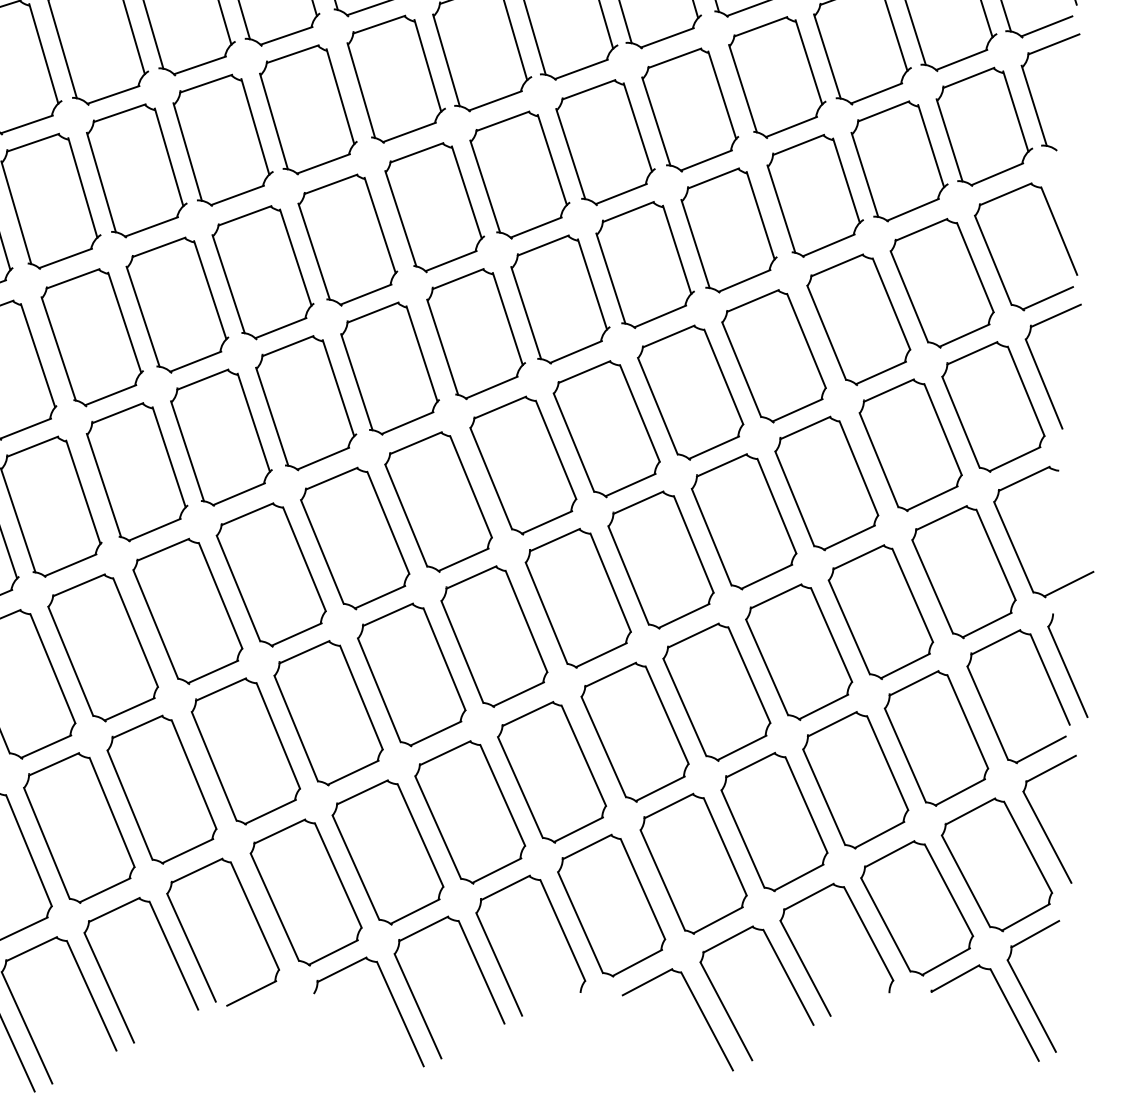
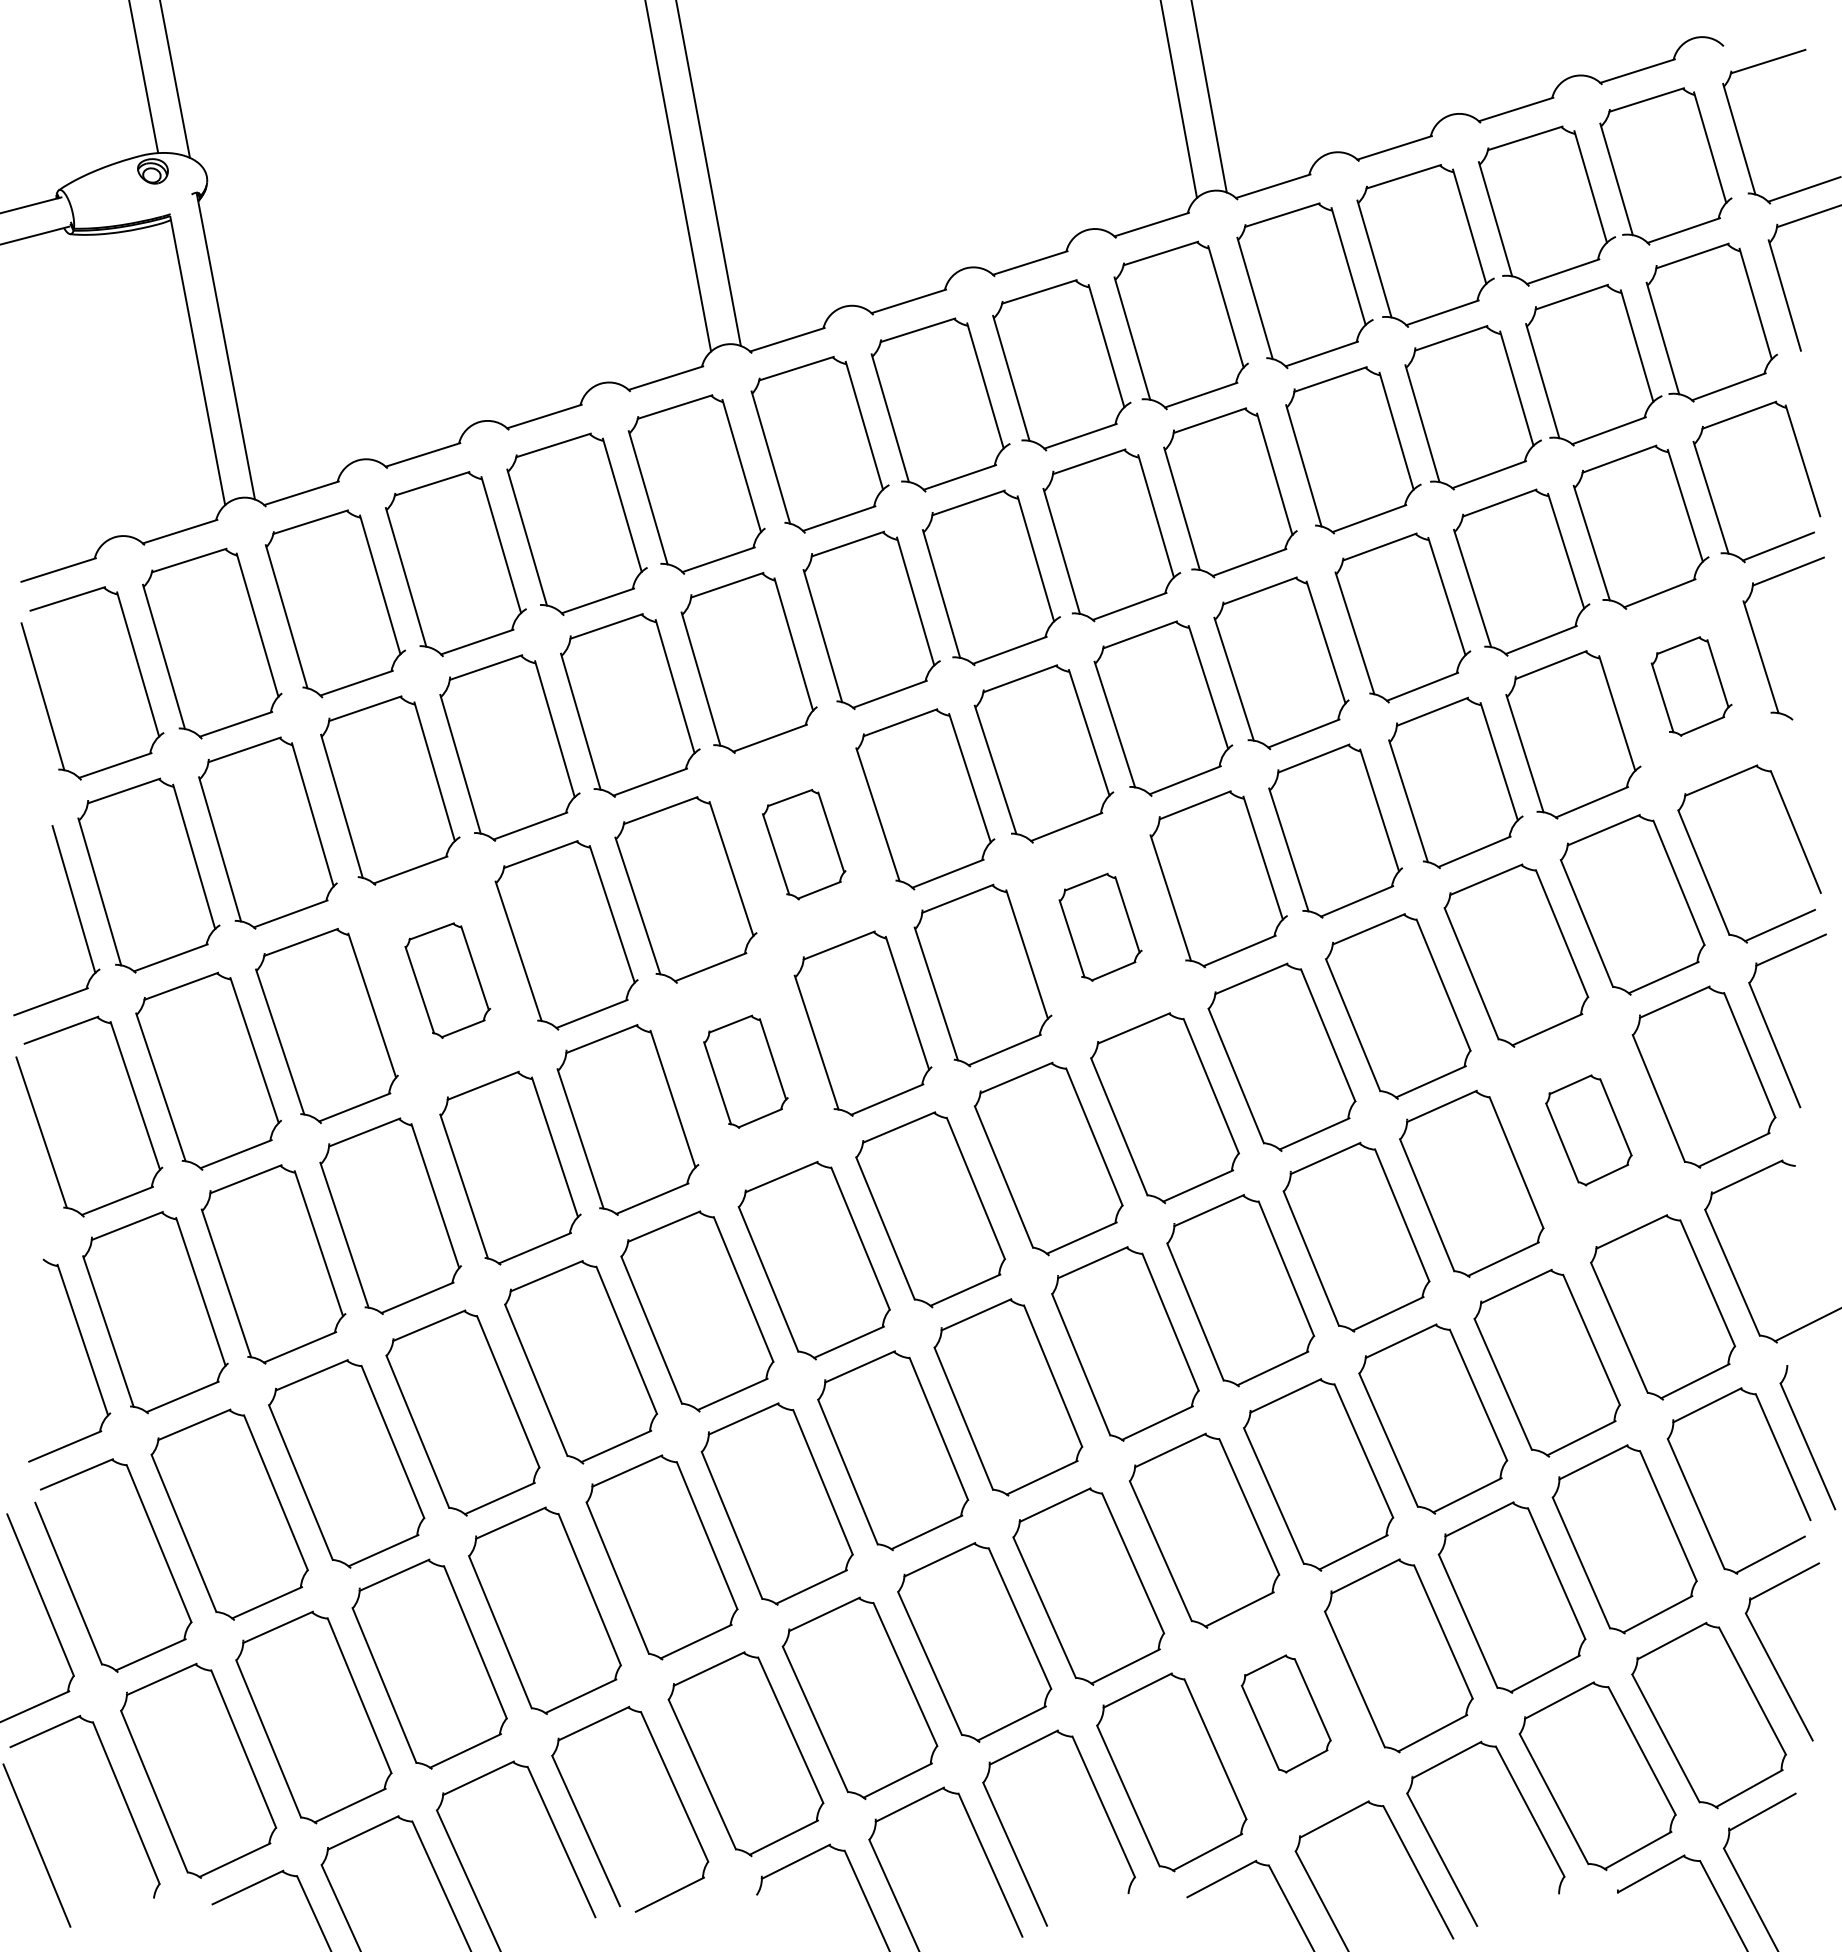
part: (984, 126) -> (1691, 686), size x0.6
part: (348, 240) -> (804, 844), size x0.6
part: (560, 299) -> (1100, 927), size x0.6
part: (92, 337) -> (447, 980), size x0.6
part: (305, 402) -> (745, 1071), size x0.6
part: (910, 445) -> (1588, 1130), size x0.6
part: (693, 863) -> (1286, 1713), size x0.6

